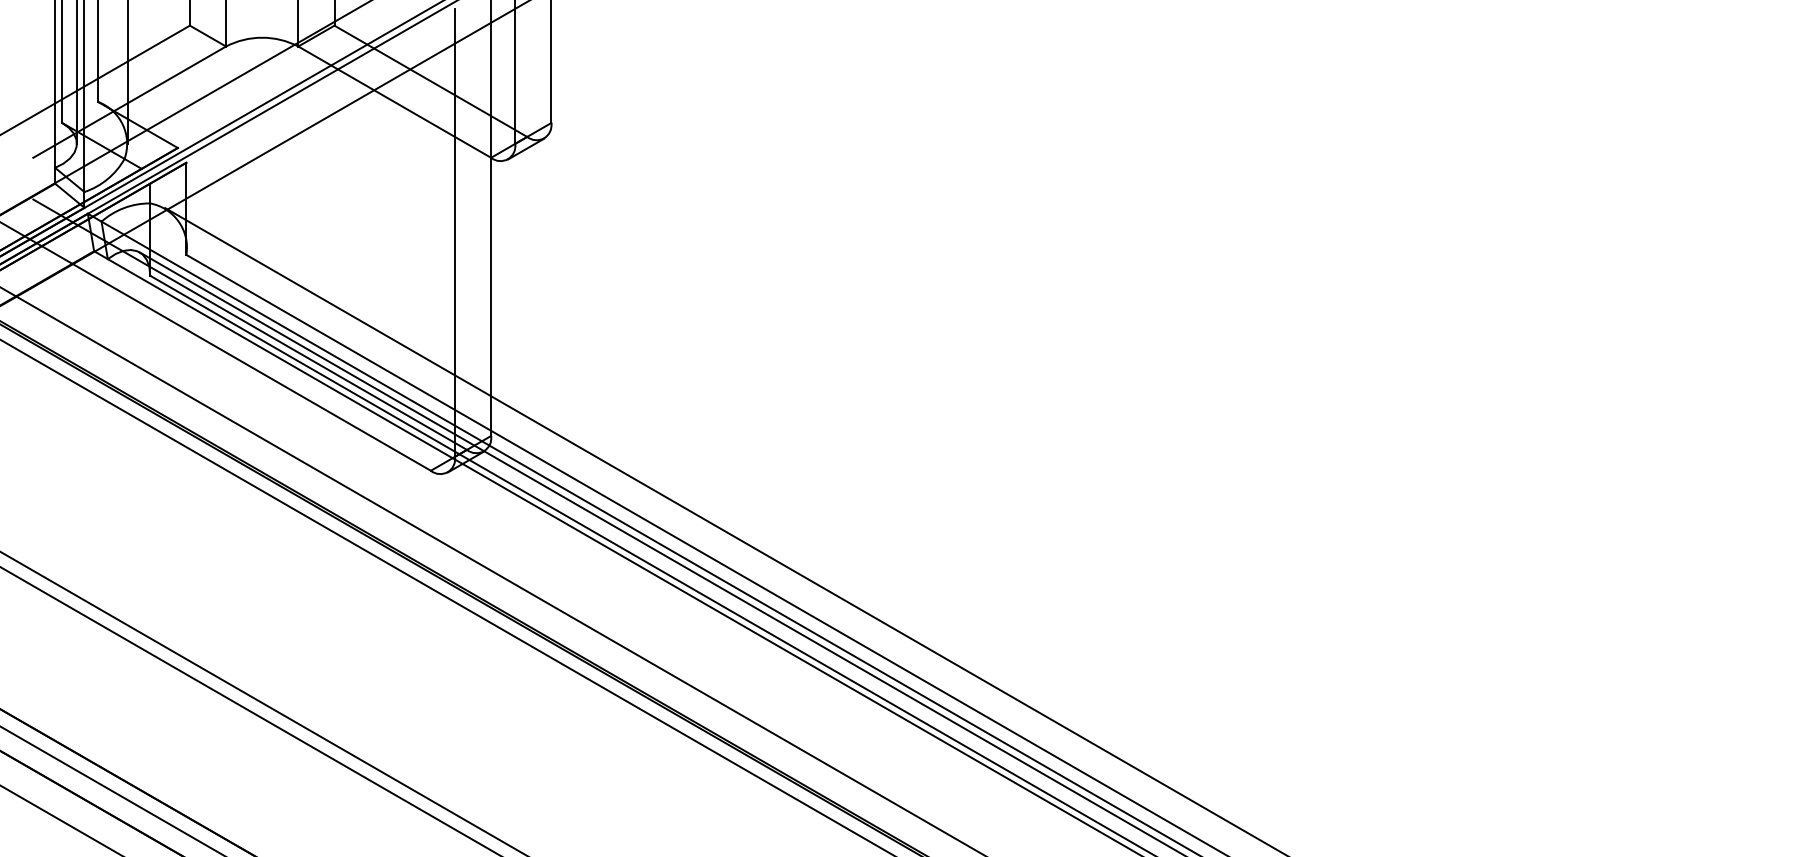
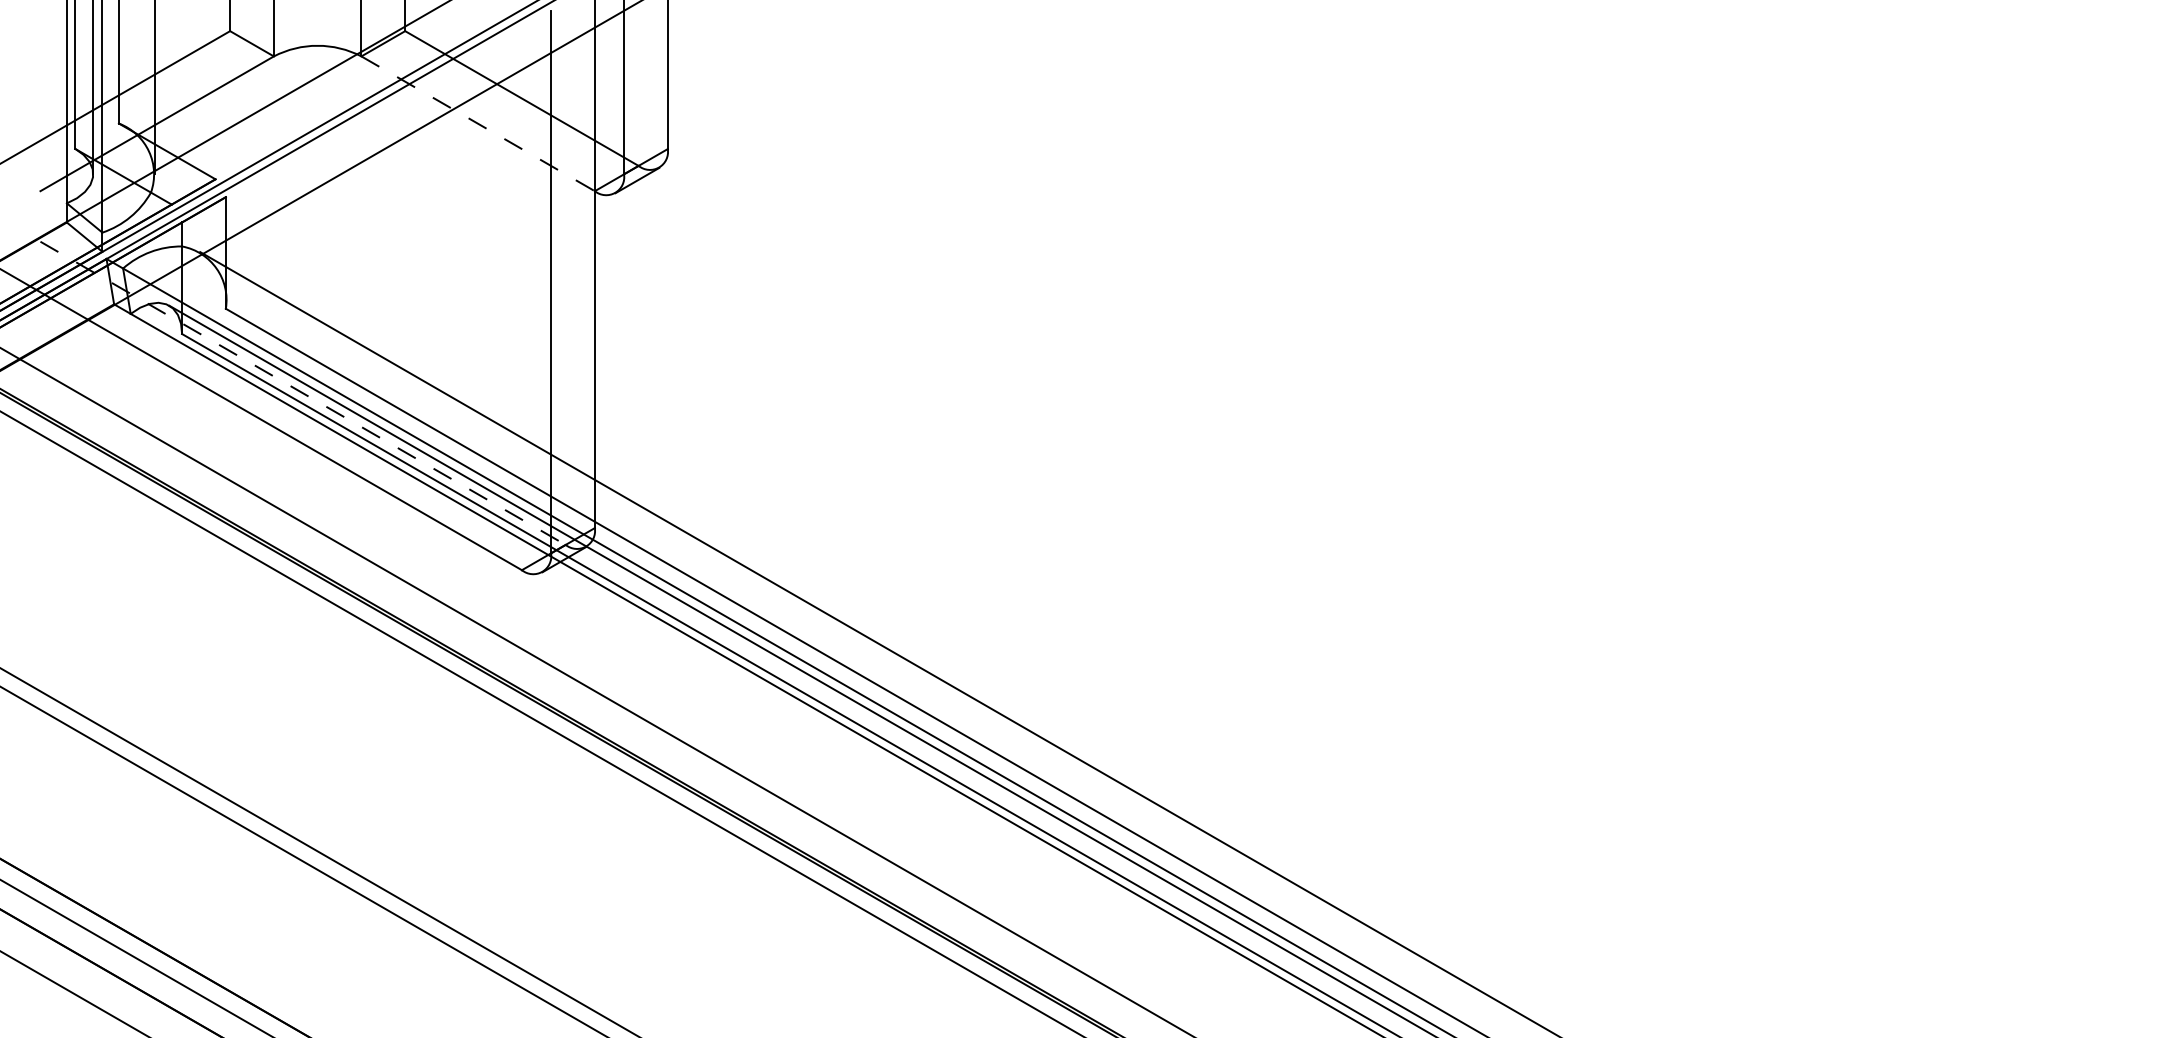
line: (395, 102) -> (479, 124), solid -> dashed
line: (250, 324) -> (303, 393), solid -> dashed

